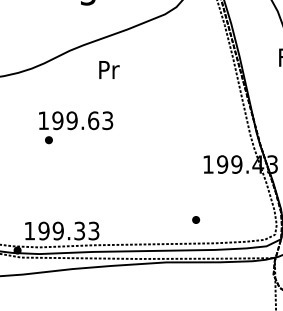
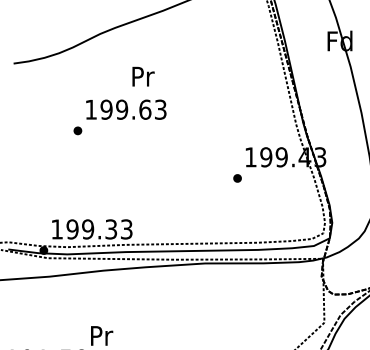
text: (109, 69) -> (143, 76), moved
text: (76, 120) -> (126, 109), moved
part: (196, 220) -> (237, 178), moved

